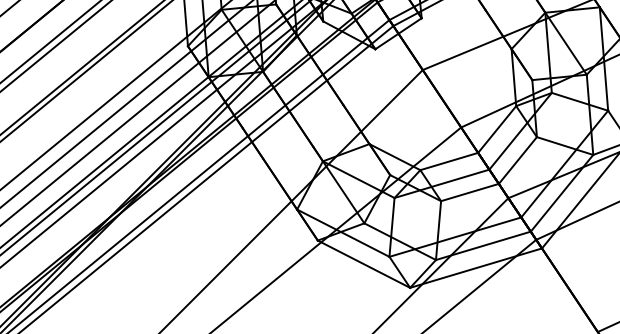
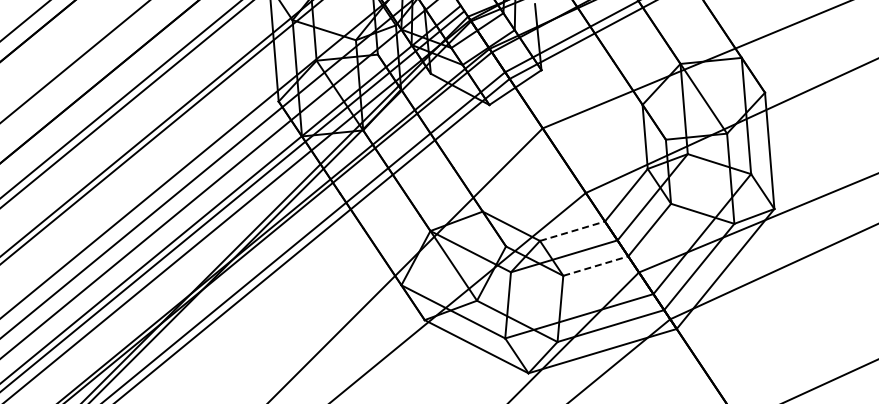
line: (449, 161) -> (572, 231), solid -> dashed
line: (469, 192) -> (595, 266), solid -> dashed

